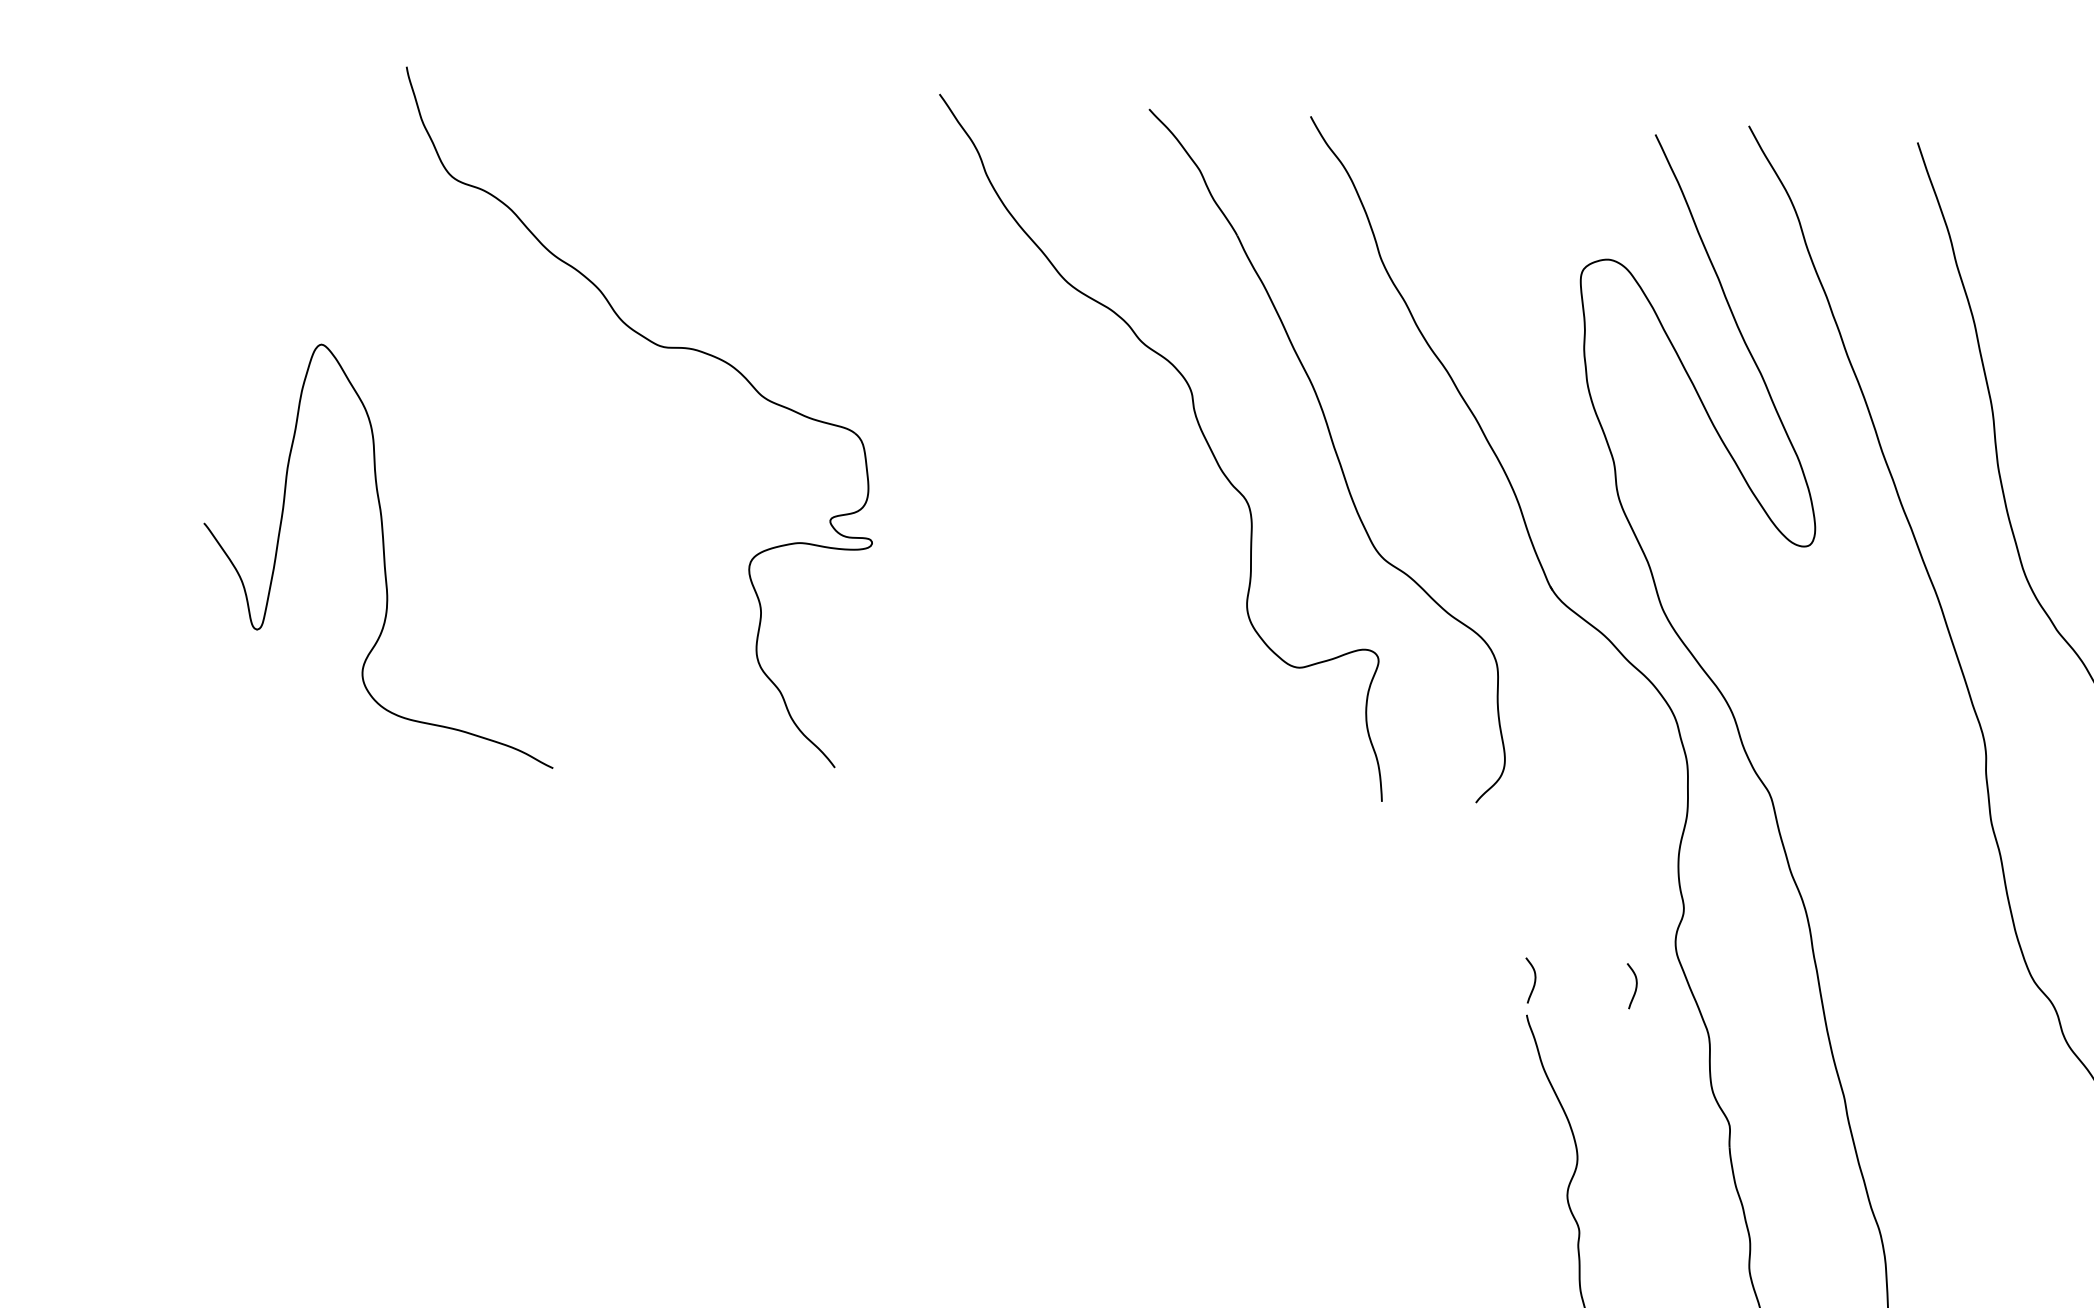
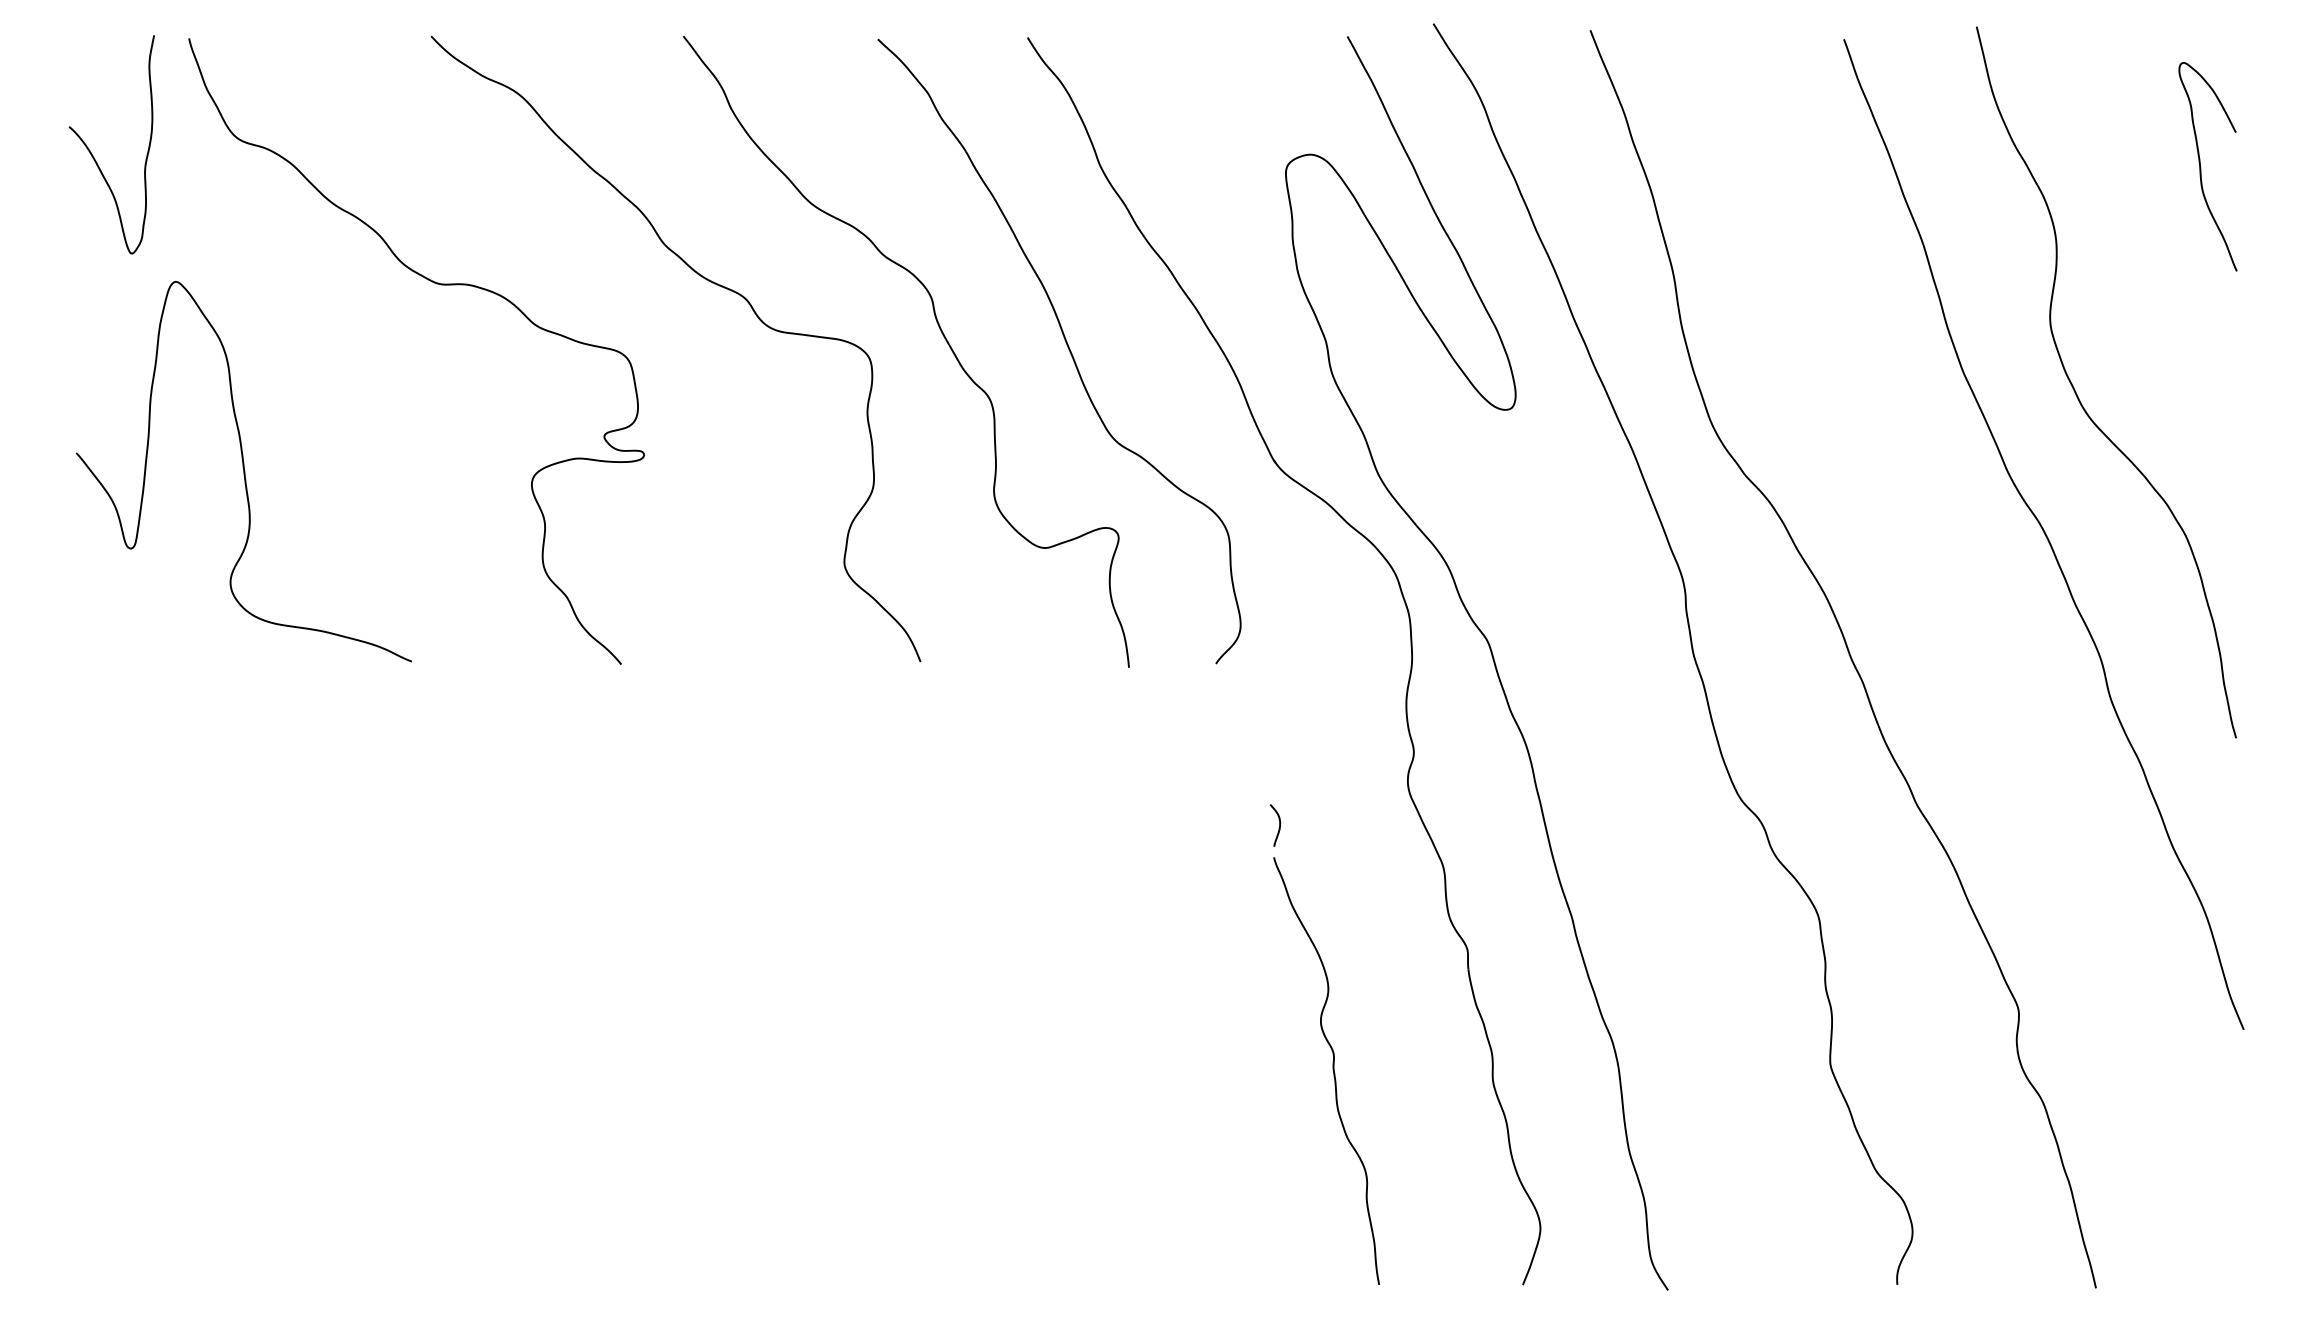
curve: (295, 185) -> (92, 153), added
part: (951, 360) -> (708, 281), added
curve: (383, 553) -> (243, 471), moved
curve: (1635, 986) -> (1373, 825), removed

